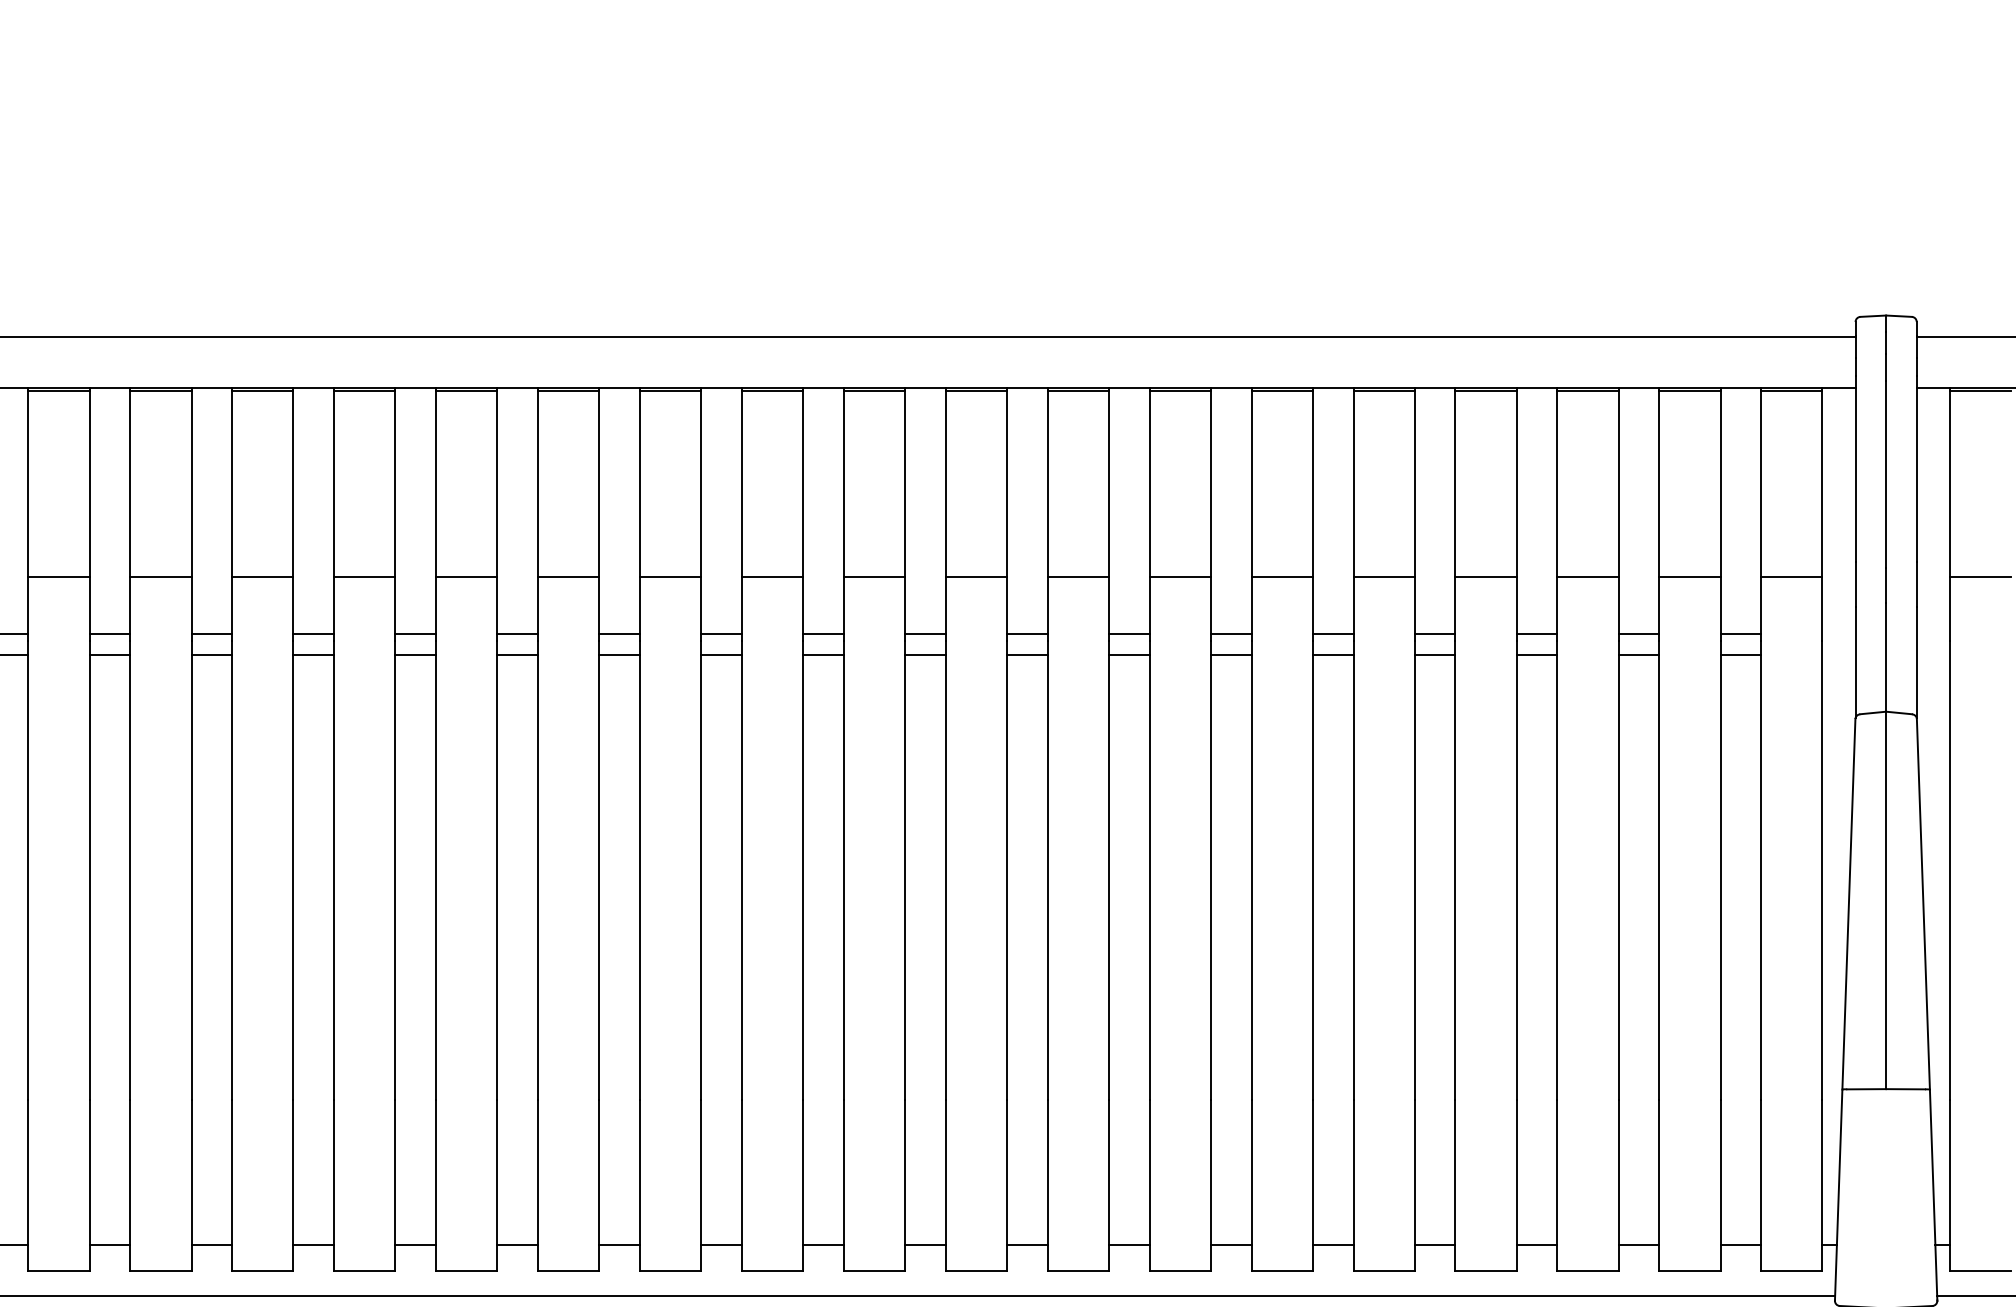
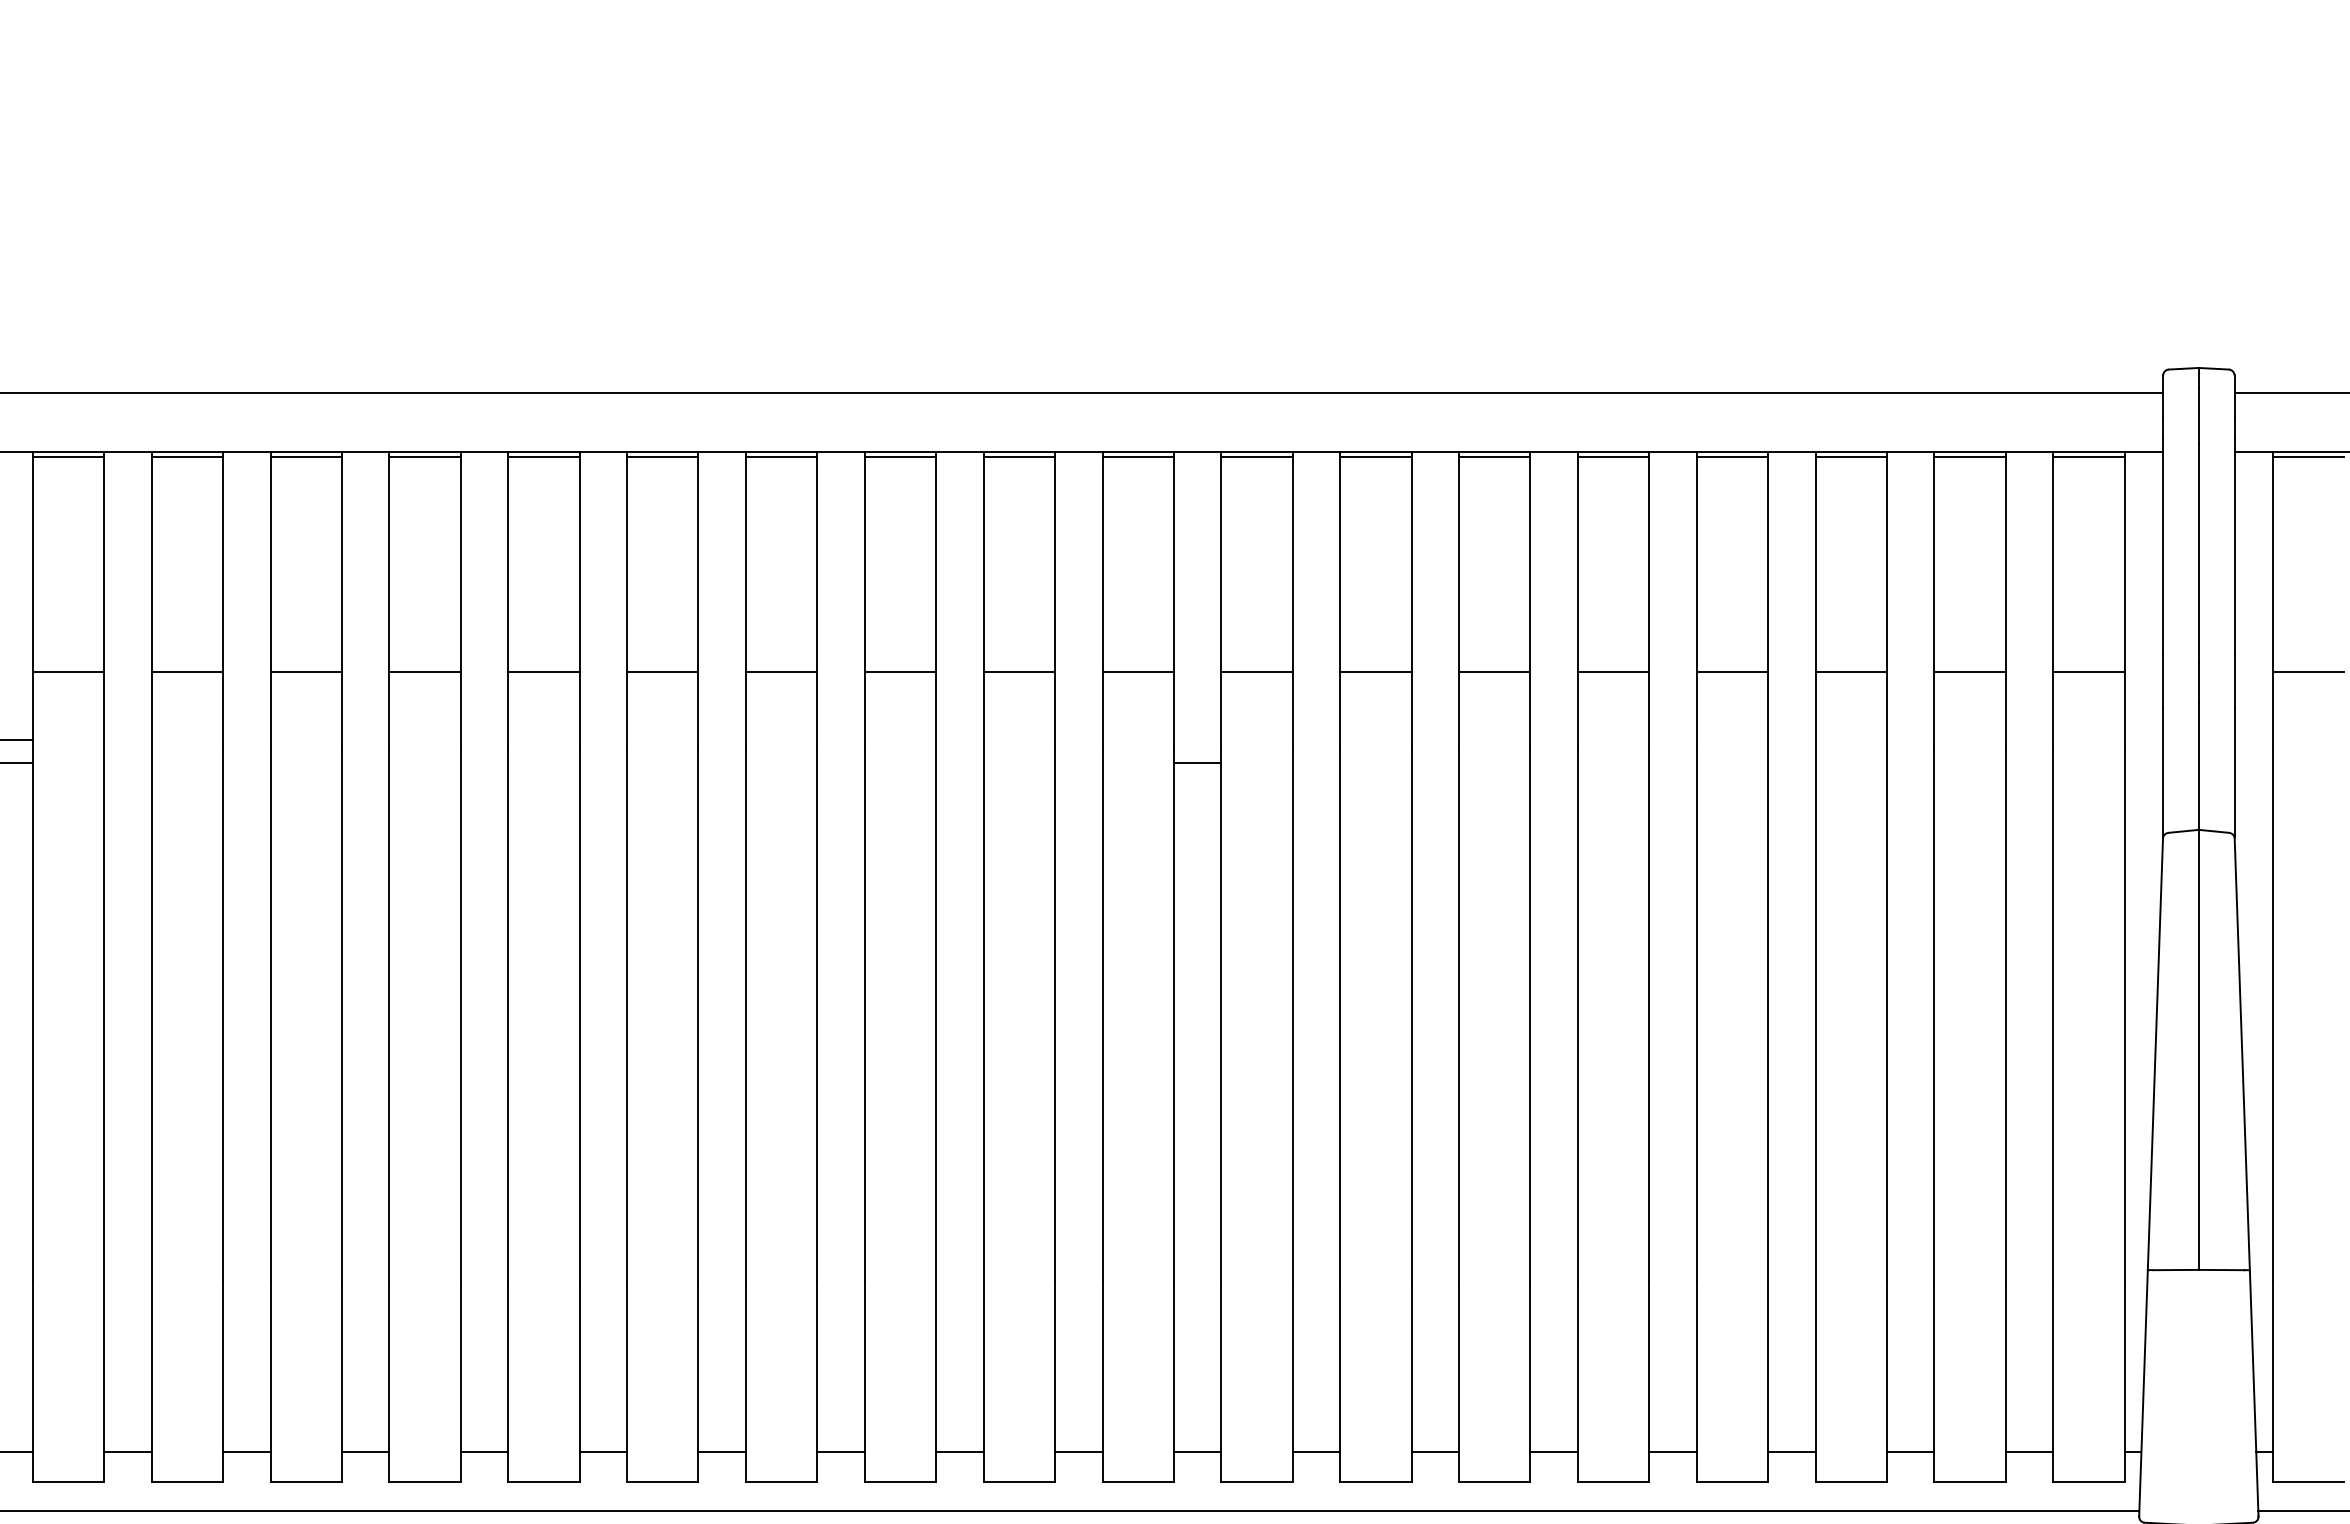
line: (109, 634) -> (127, 739), removed
line: (211, 634) -> (246, 739), removed
line: (313, 634) -> (365, 739), removed
line: (415, 634) -> (484, 739), removed
line: (517, 634) -> (603, 739), removed
line: (619, 634) -> (721, 739), removed
line: (721, 634) -> (840, 739), removed
line: (823, 634) -> (959, 739), removed
line: (925, 634) -> (1078, 739), removed
line: (1027, 634) -> (1197, 739), removed
line: (1129, 634) -> (1316, 739), removed
line: (1231, 634) -> (1435, 739), removed
line: (1332, 634) -> (1553, 739), removed
line: (1434, 634) -> (1672, 739), removed
line: (1536, 634) -> (1791, 739), removed
line: (1638, 634) -> (1910, 739), removed
line: (1740, 634) -> (2029, 739), removed
line: (109, 654) -> (127, 763), removed
line: (211, 654) -> (246, 763), removed
line: (313, 654) -> (365, 763), removed
line: (415, 654) -> (484, 763), removed
line: (517, 654) -> (603, 763), removed
line: (619, 654) -> (721, 763), removed
line: (721, 654) -> (840, 763), removed
line: (823, 654) -> (959, 763), removed
line: (925, 654) -> (1078, 763), removed
line: (1129, 654) -> (1316, 763), removed
line: (1231, 654) -> (1435, 763), removed
line: (1332, 654) -> (1553, 763), removed
line: (1434, 654) -> (1672, 763), removed
line: (1536, 654) -> (1791, 763), removed
line: (1638, 654) -> (1910, 763), removed
line: (1740, 654) -> (2029, 763), removed

